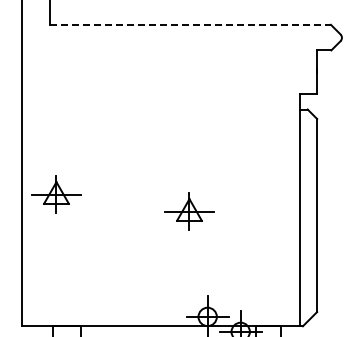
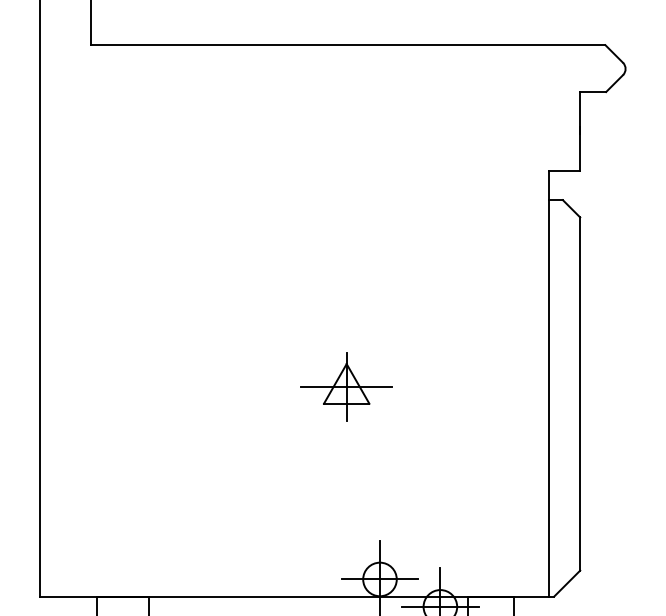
line: (190, 24) -> (348, 44), dashed -> solid
part: (56, 194) -> (103, 355), removed

